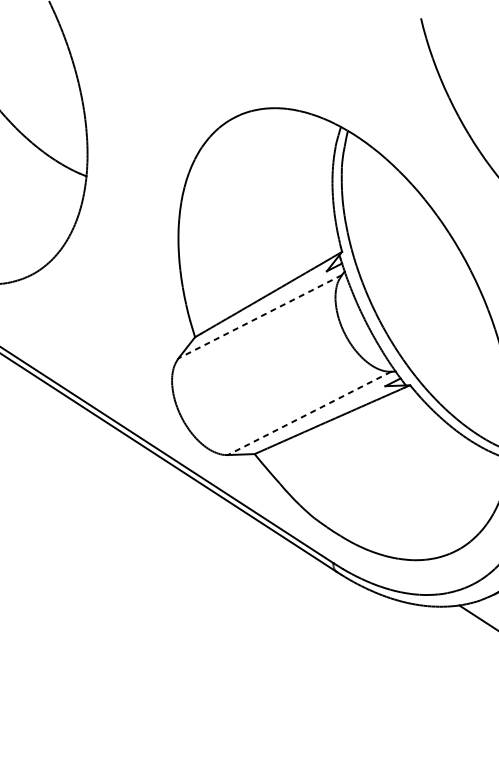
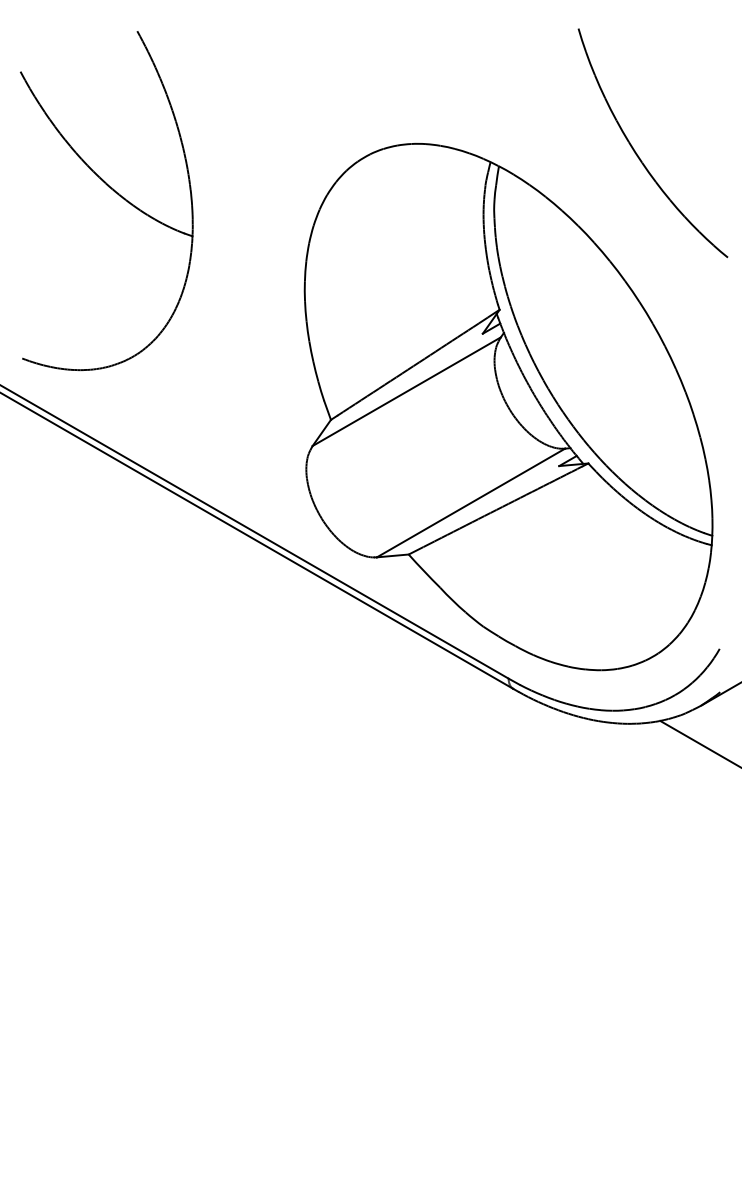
line: (260, 316) -> (406, 391), dashed -> solid
line: (309, 413) -> (471, 503), dashed -> solid

